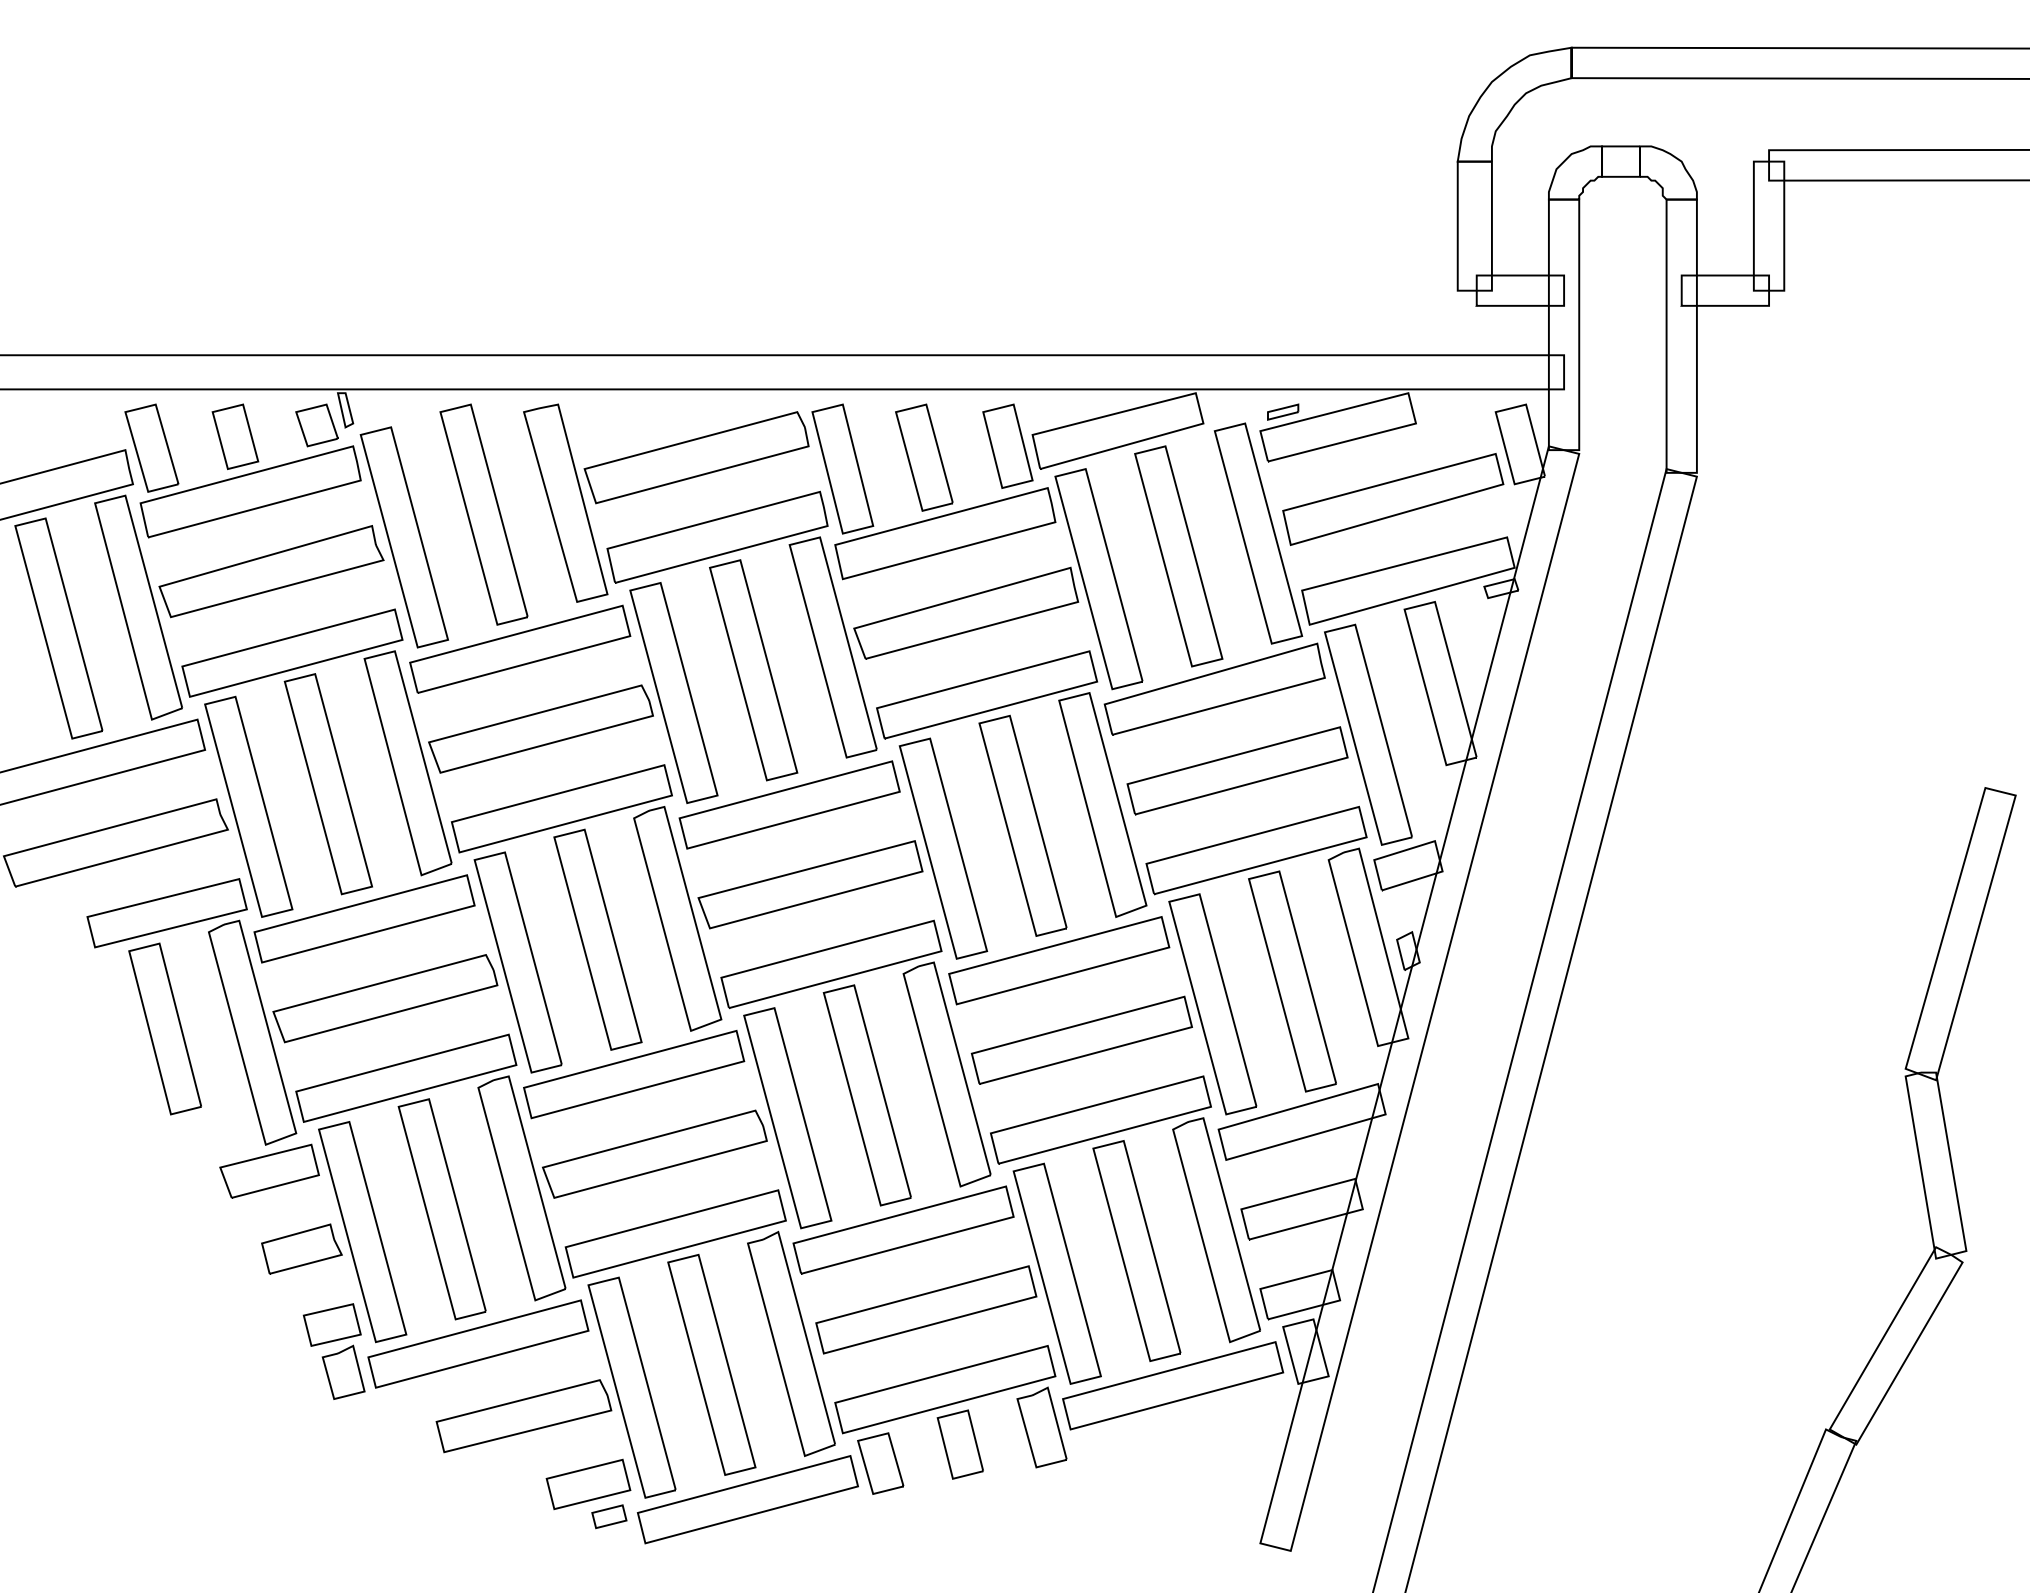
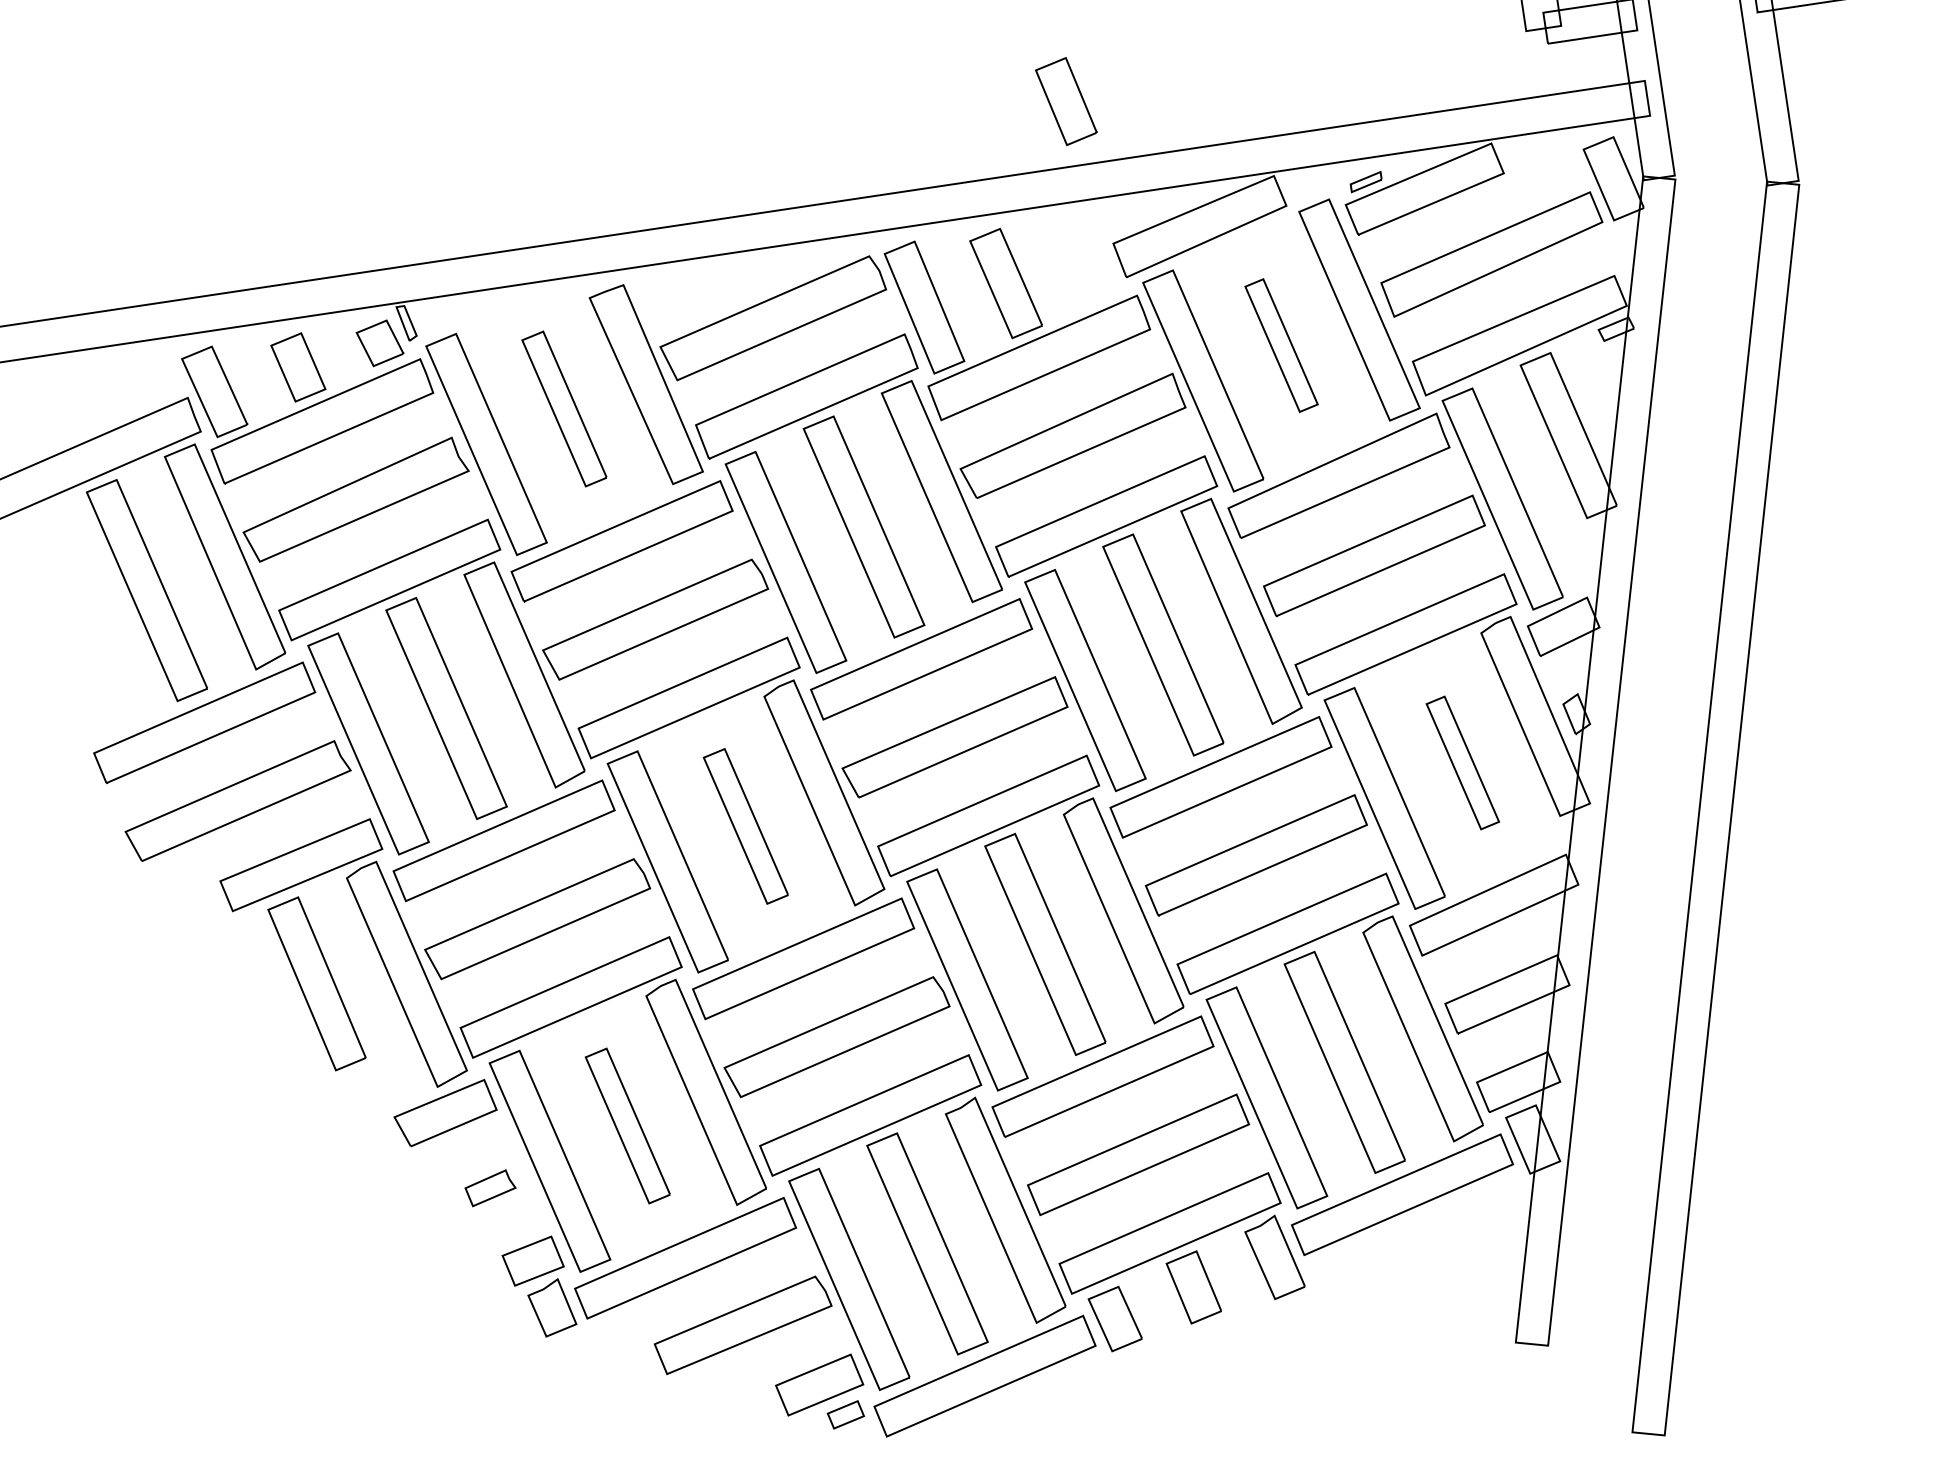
part: (1007, 445) -> (1065, 100), moved
part: (483, 514) -> (563, 408), size x0.7
part: (1178, 556) -> (1281, 345), size x0.6
part: (597, 939) -> (745, 826), size x0.7
part: (1292, 981) -> (1462, 762), size x0.6
part: (441, 1209) -> (627, 1126), size x0.7
part: (301, 1248) -> (489, 1187), size x0.6

